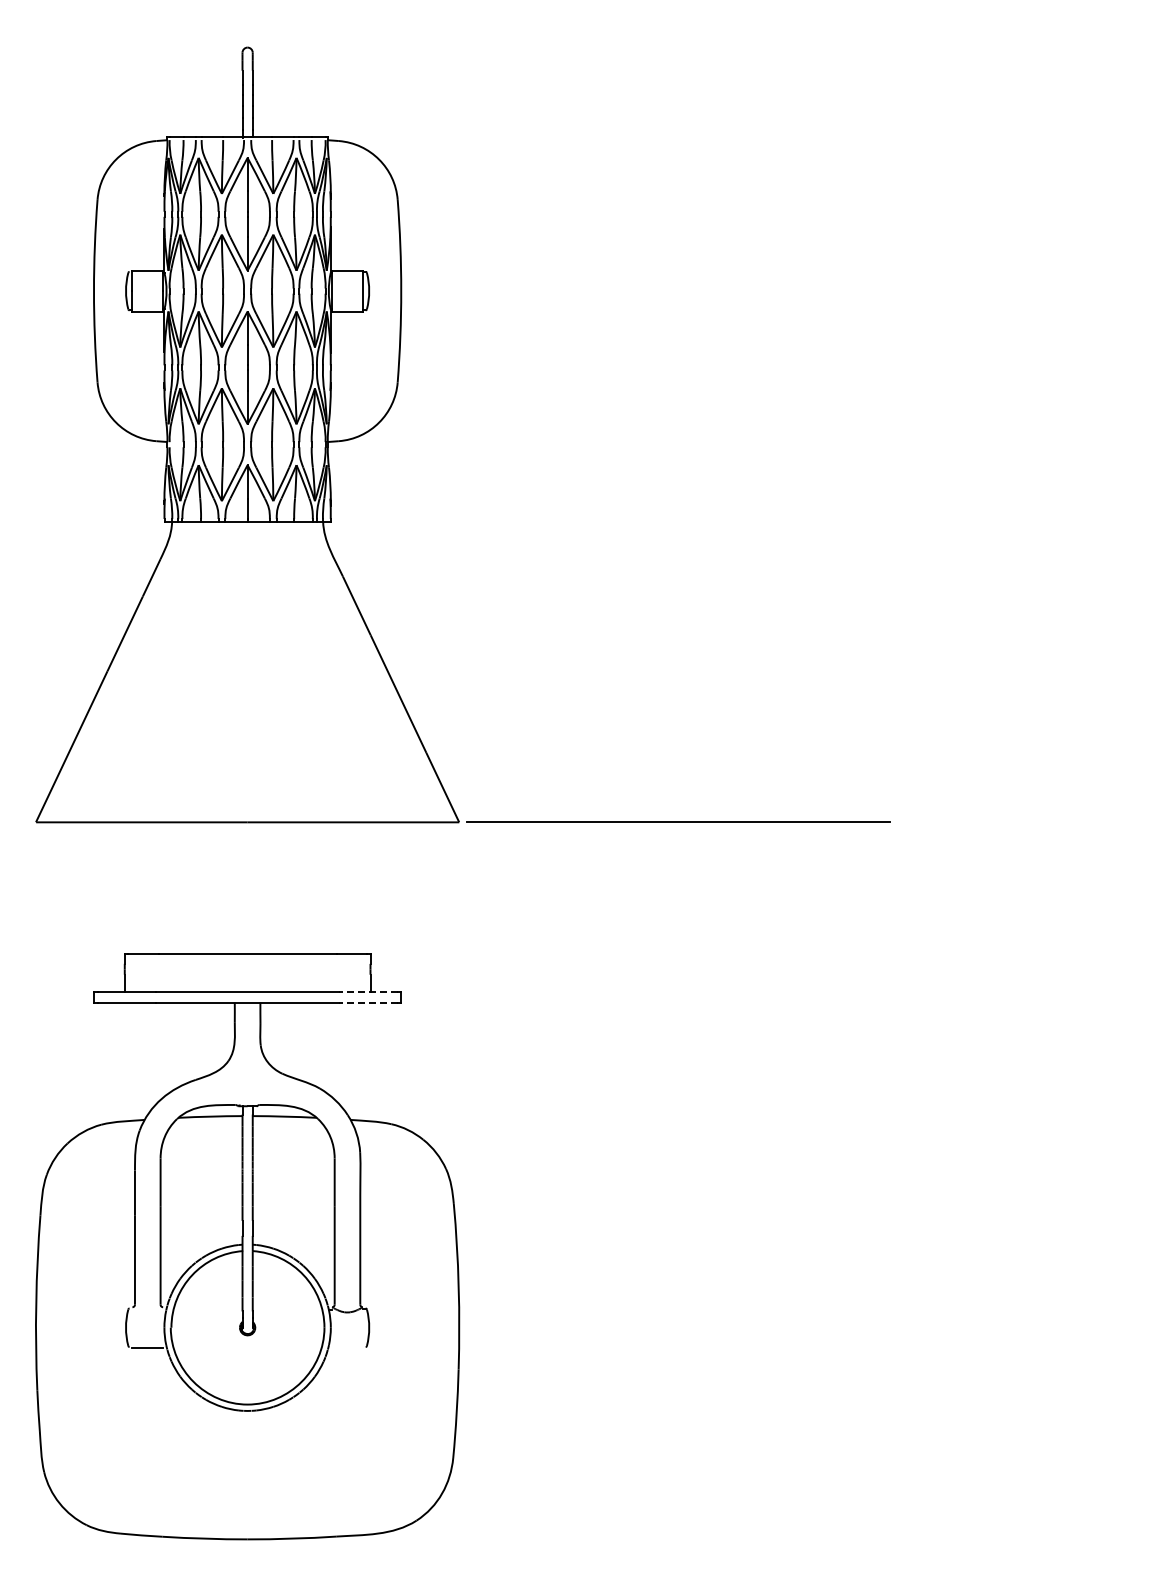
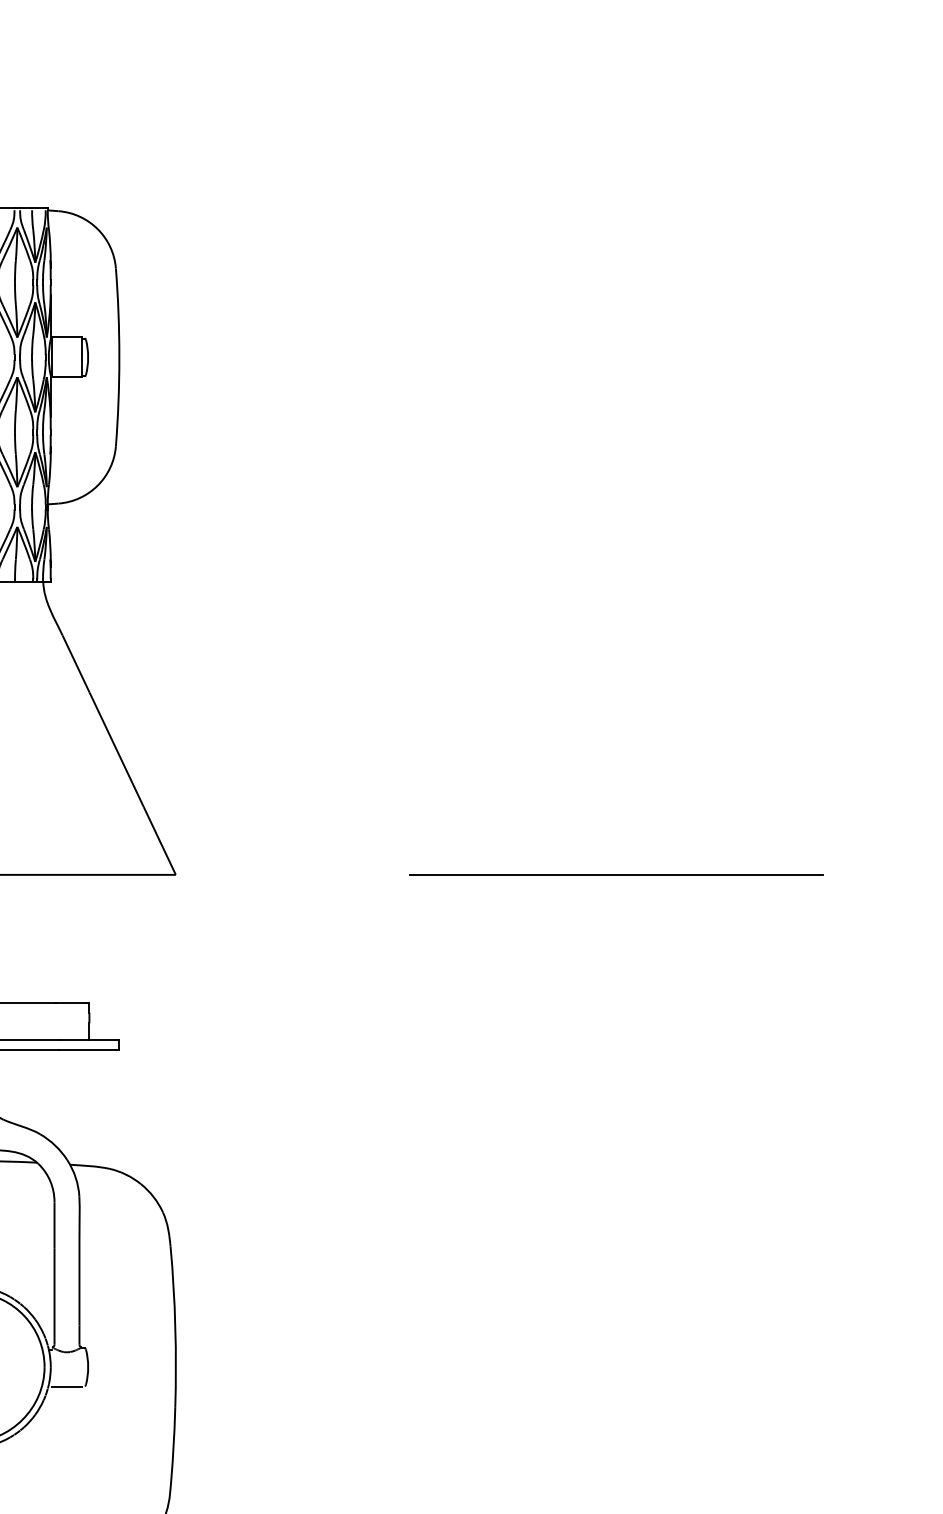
line: (678, 821) -> (616, 874), moved
line: (367, 992) -> (86, 1040), dashed -> solid
line: (367, 1002) -> (86, 1050), dashed -> solid
line: (347, 1348) -> (67, 1387), added

